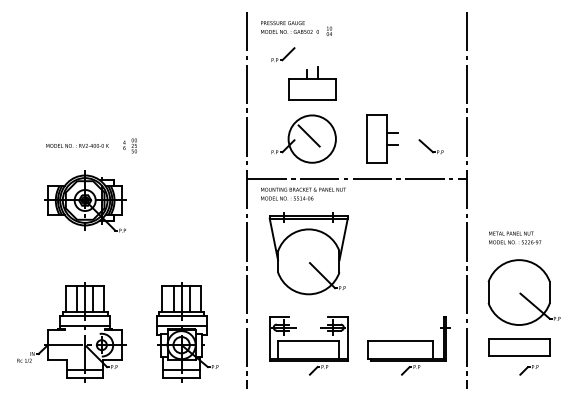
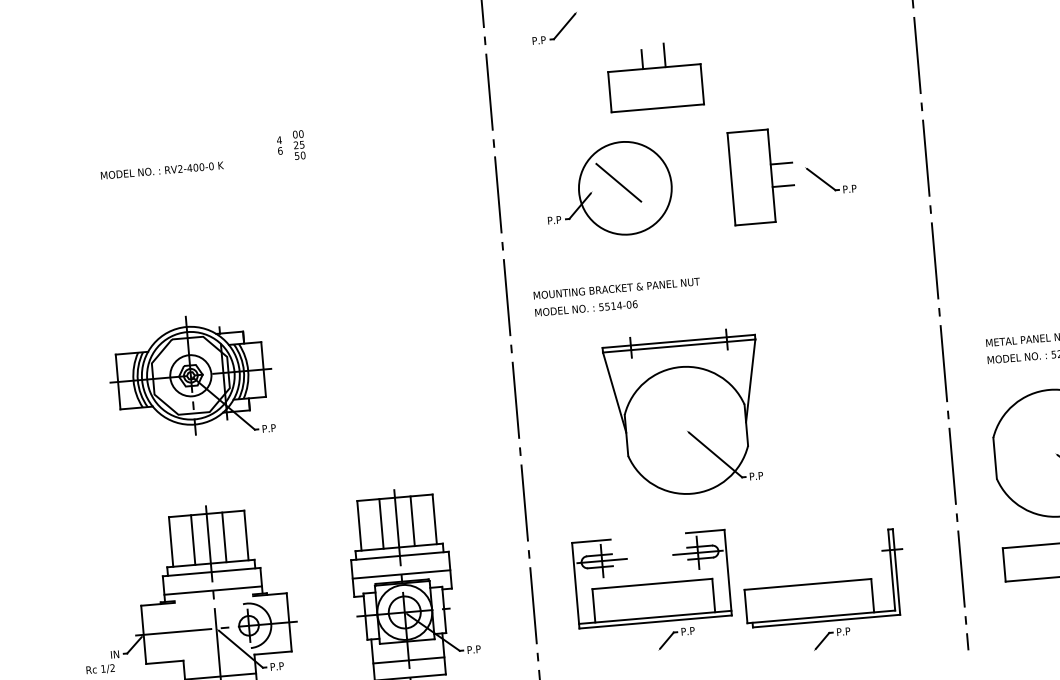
part: (312, 83) -> (655, 76), moved
text: (77, 145) -> (162, 169), moved
text: (129, 145) -> (289, 145), moved
part: (430, 146) -> (829, 179), moved
line: (356, 178) -> (718, 257), removed
part: (85, 201) -> (191, 377), moved
part: (308, 253) -> (684, 414), moved
part: (408, 345) -> (823, 590), moved

